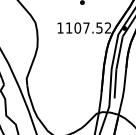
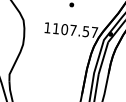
text: (107, 27) -> (94, 31), 1107.52 -> 1107.57

